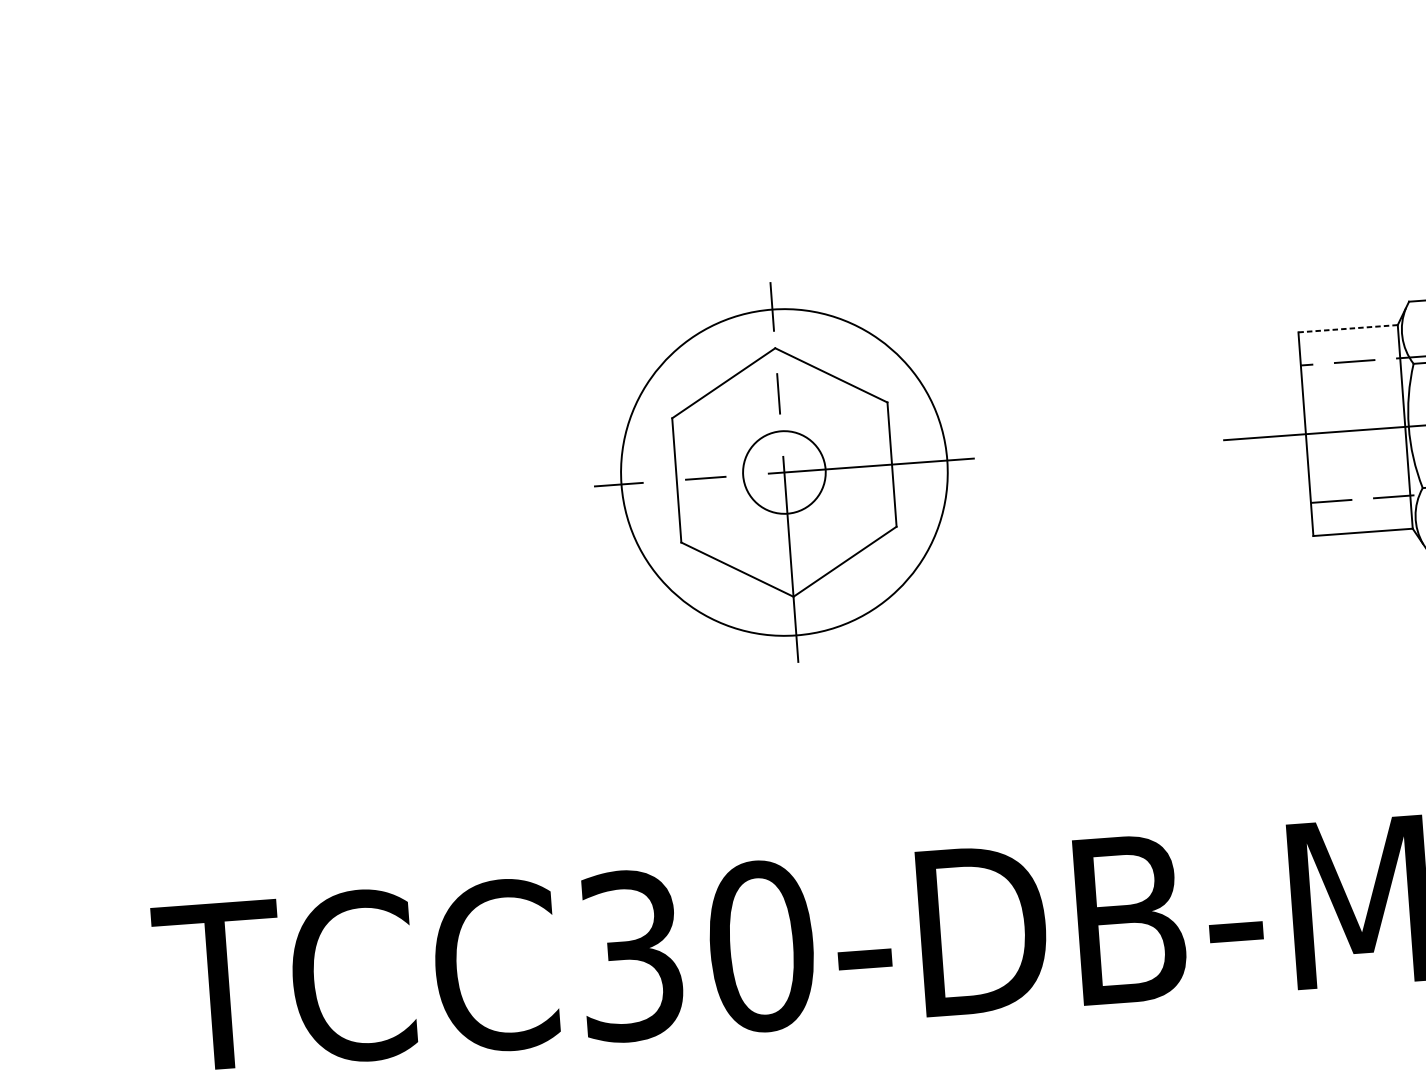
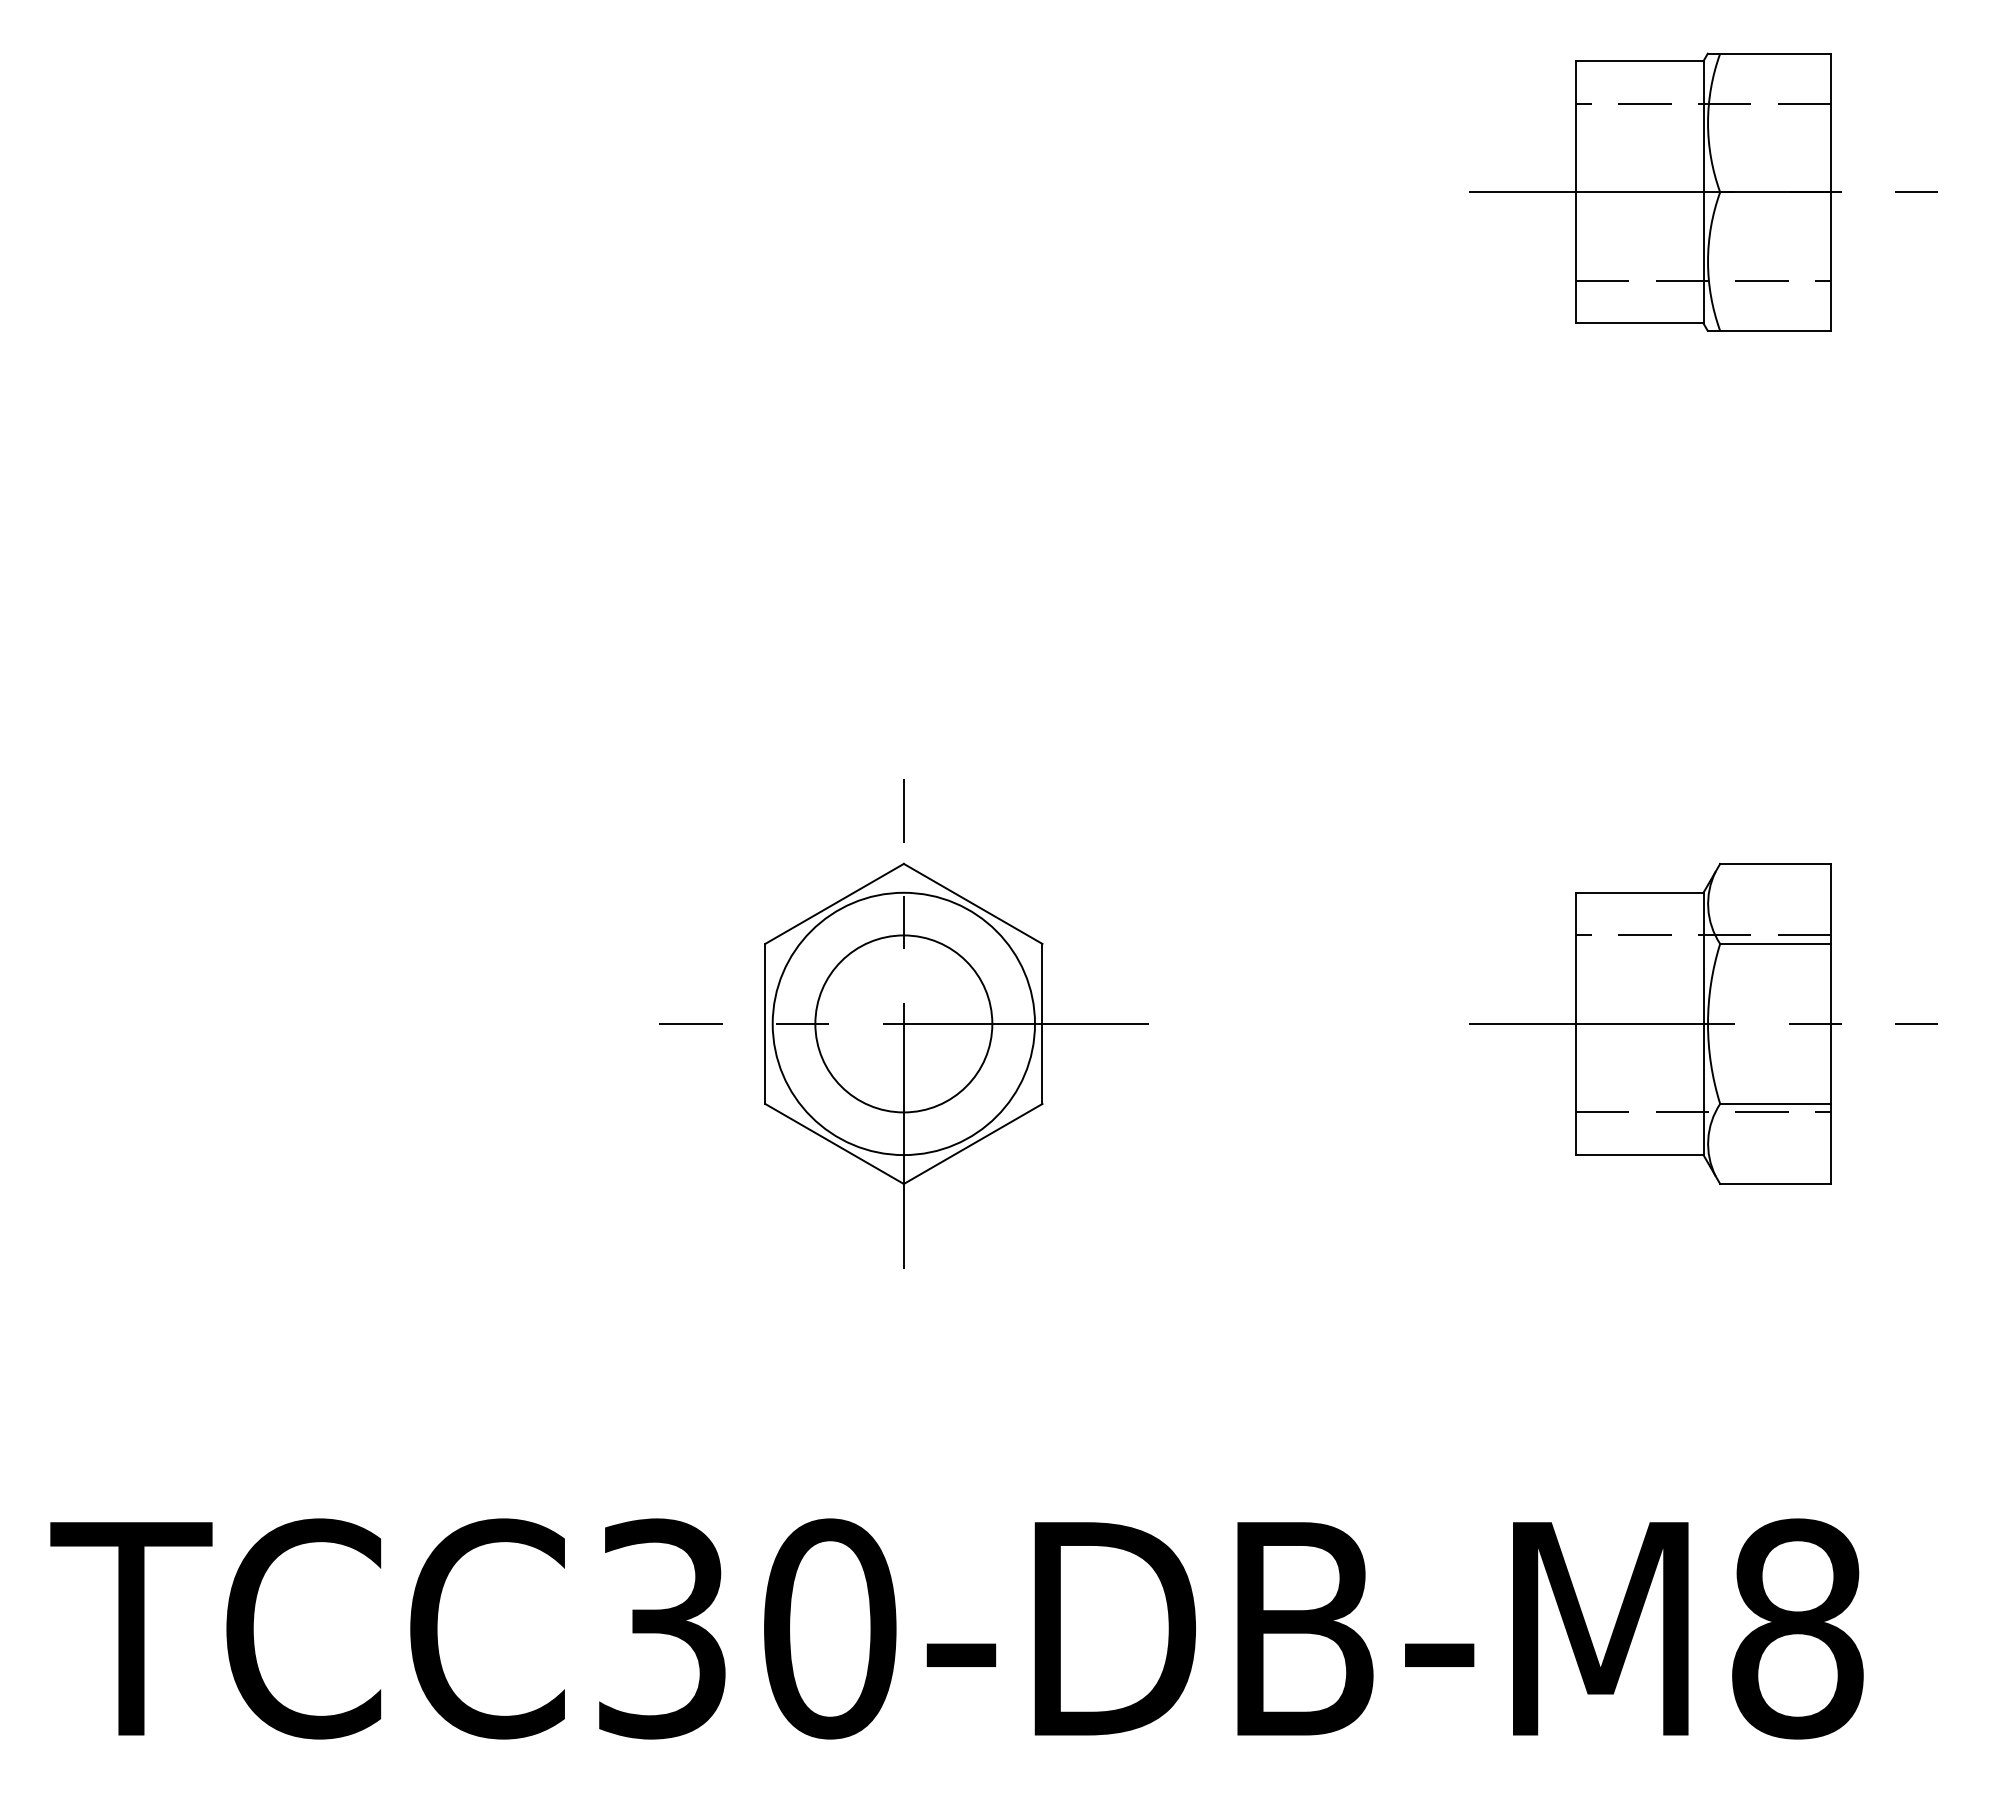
line: (1348, 328) -> (1639, 892), dashed -> solid
circle: (784, 472) -> (903, 1023), size x0.62
circle: (784, 472) -> (903, 1023), size x1.67

